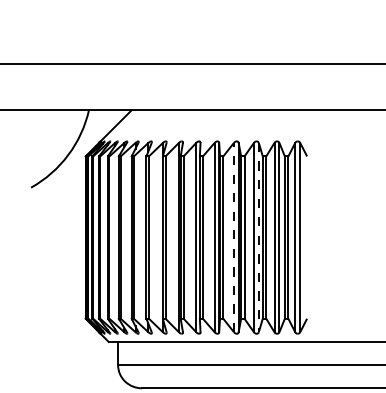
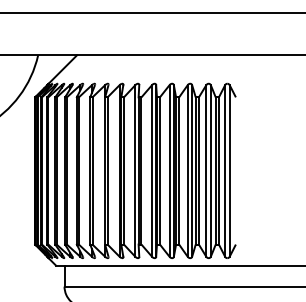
line: (233, 237) -> (169, 170), dashed -> solid
line: (258, 237) -> (191, 170), dashed -> solid

